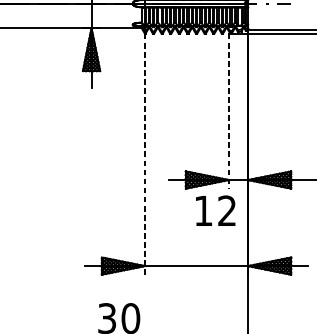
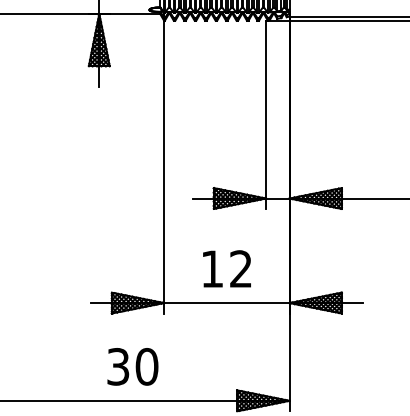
line: (229, 111) -> (266, 115), dashed -> solid
line: (145, 154) -> (164, 167), dashed -> solid
text: (215, 210) -> (226, 268), moved

